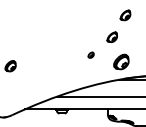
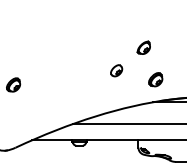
part: (125, 15) -> (160, 19), removed
part: (90, 54) -> (116, 70), size x1.67
part: (121, 61) -> (155, 79), size x0.71

